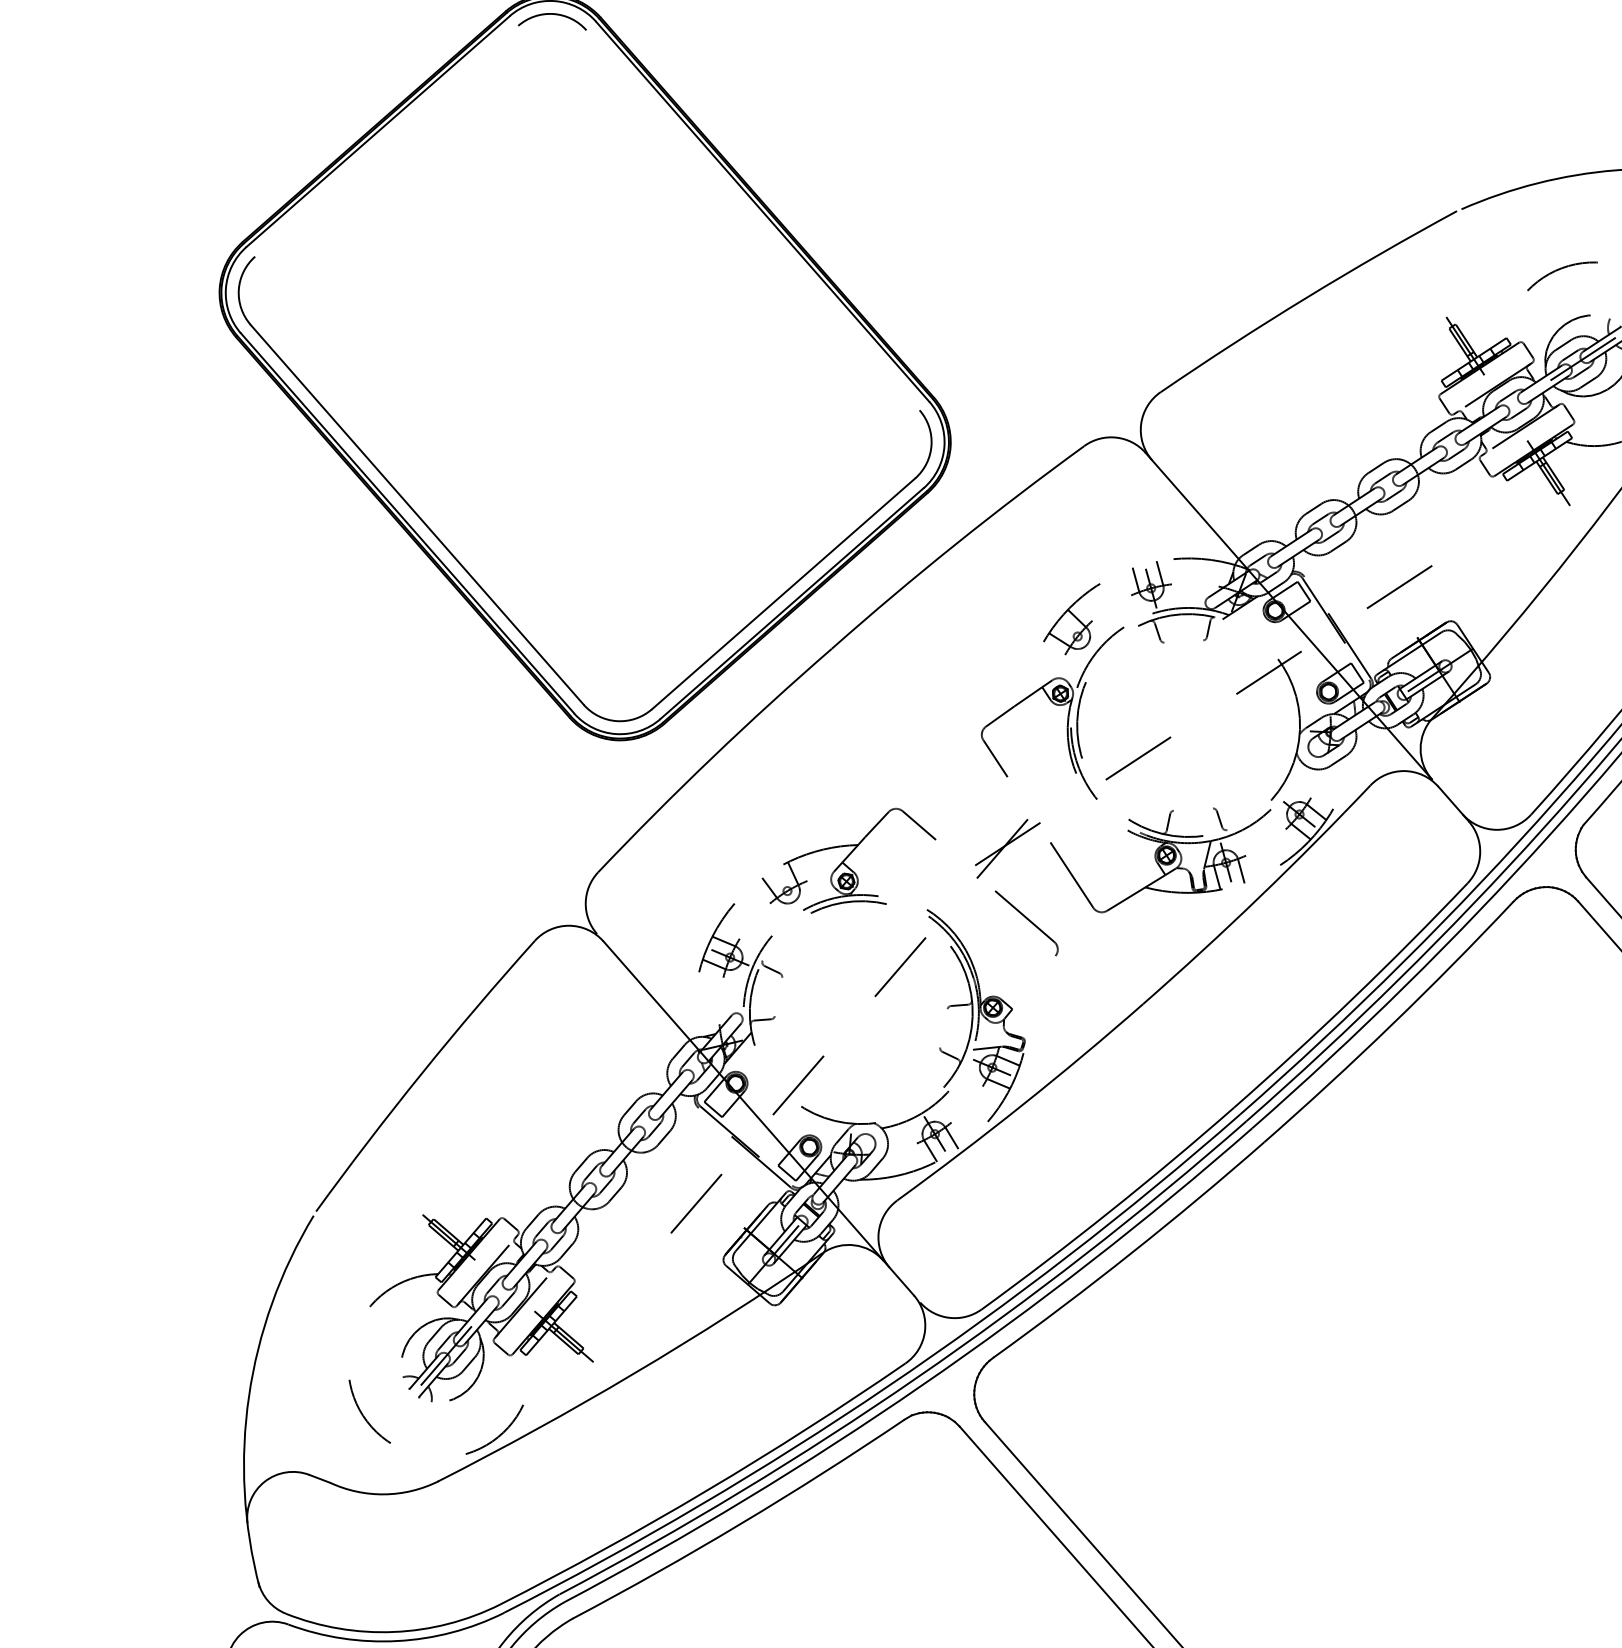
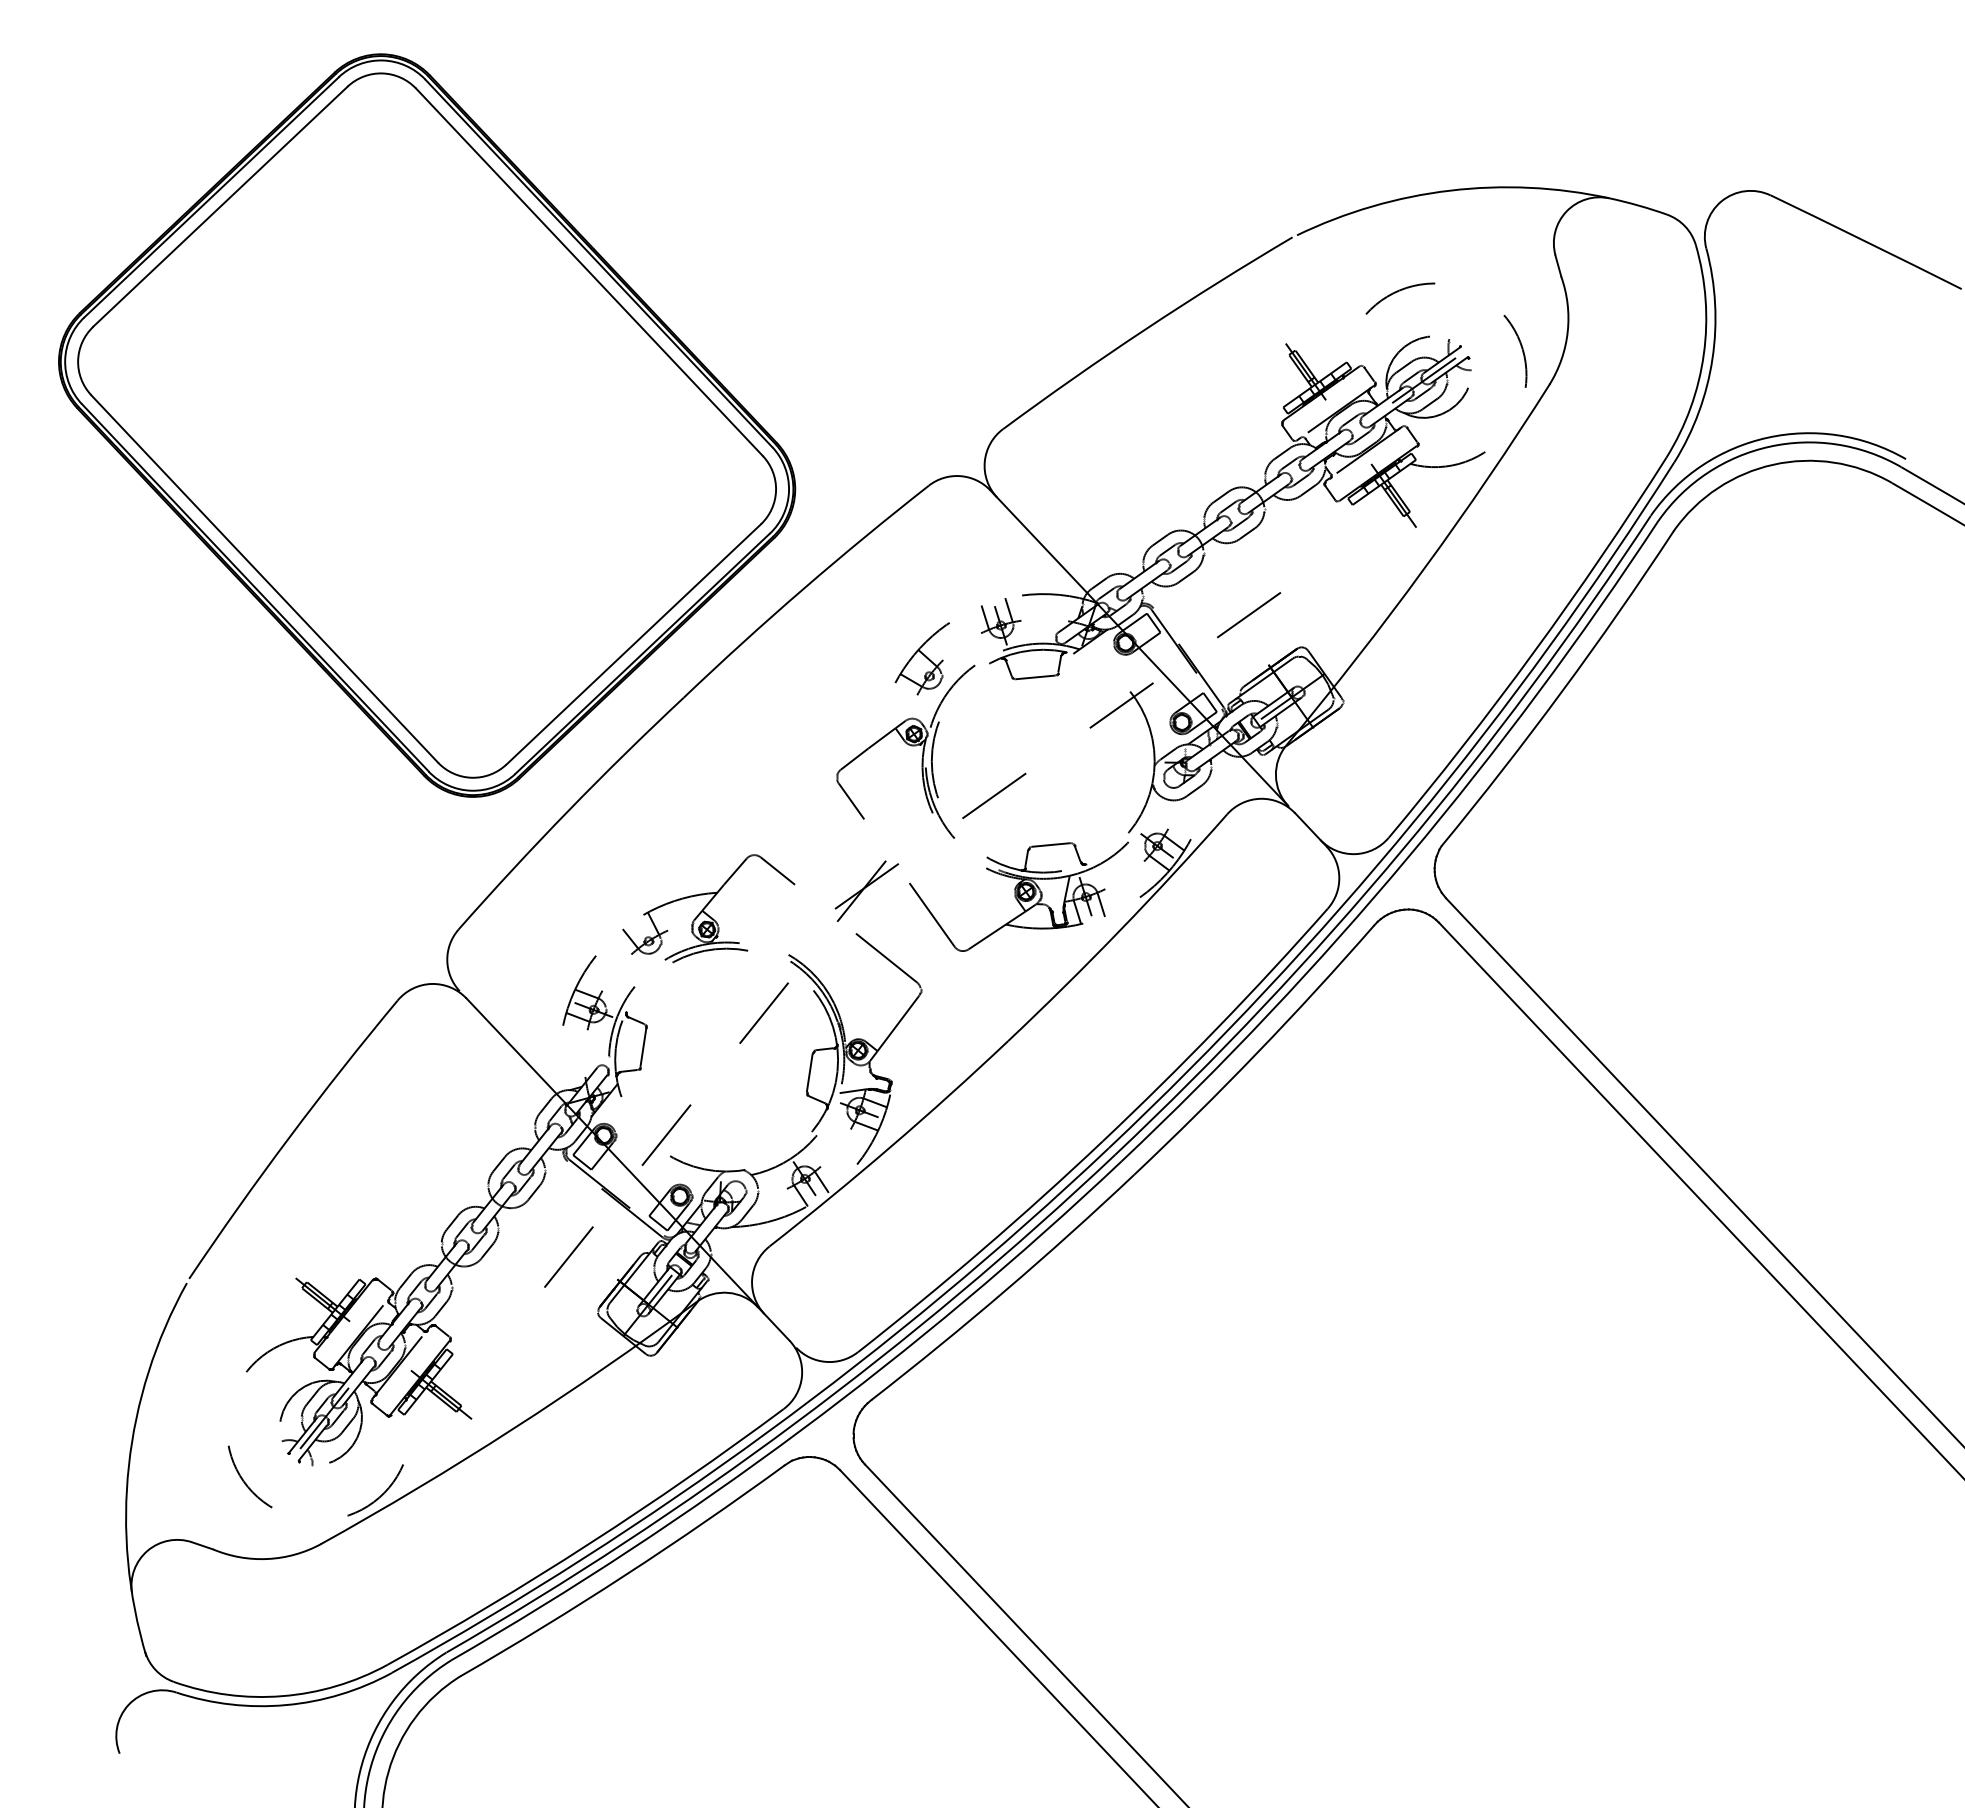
line: (386, 141) -> (220, 206), added
line: (753, 220) -> (589, 272), added
line: (1182, 641) -> (1034, 677), added
line: (1192, 809) -> (1050, 844), added
line: (1033, 982) -> (897, 1023), added
line: (778, 996) -> (643, 1047), added
line: (943, 1028) -> (809, 1072), added

